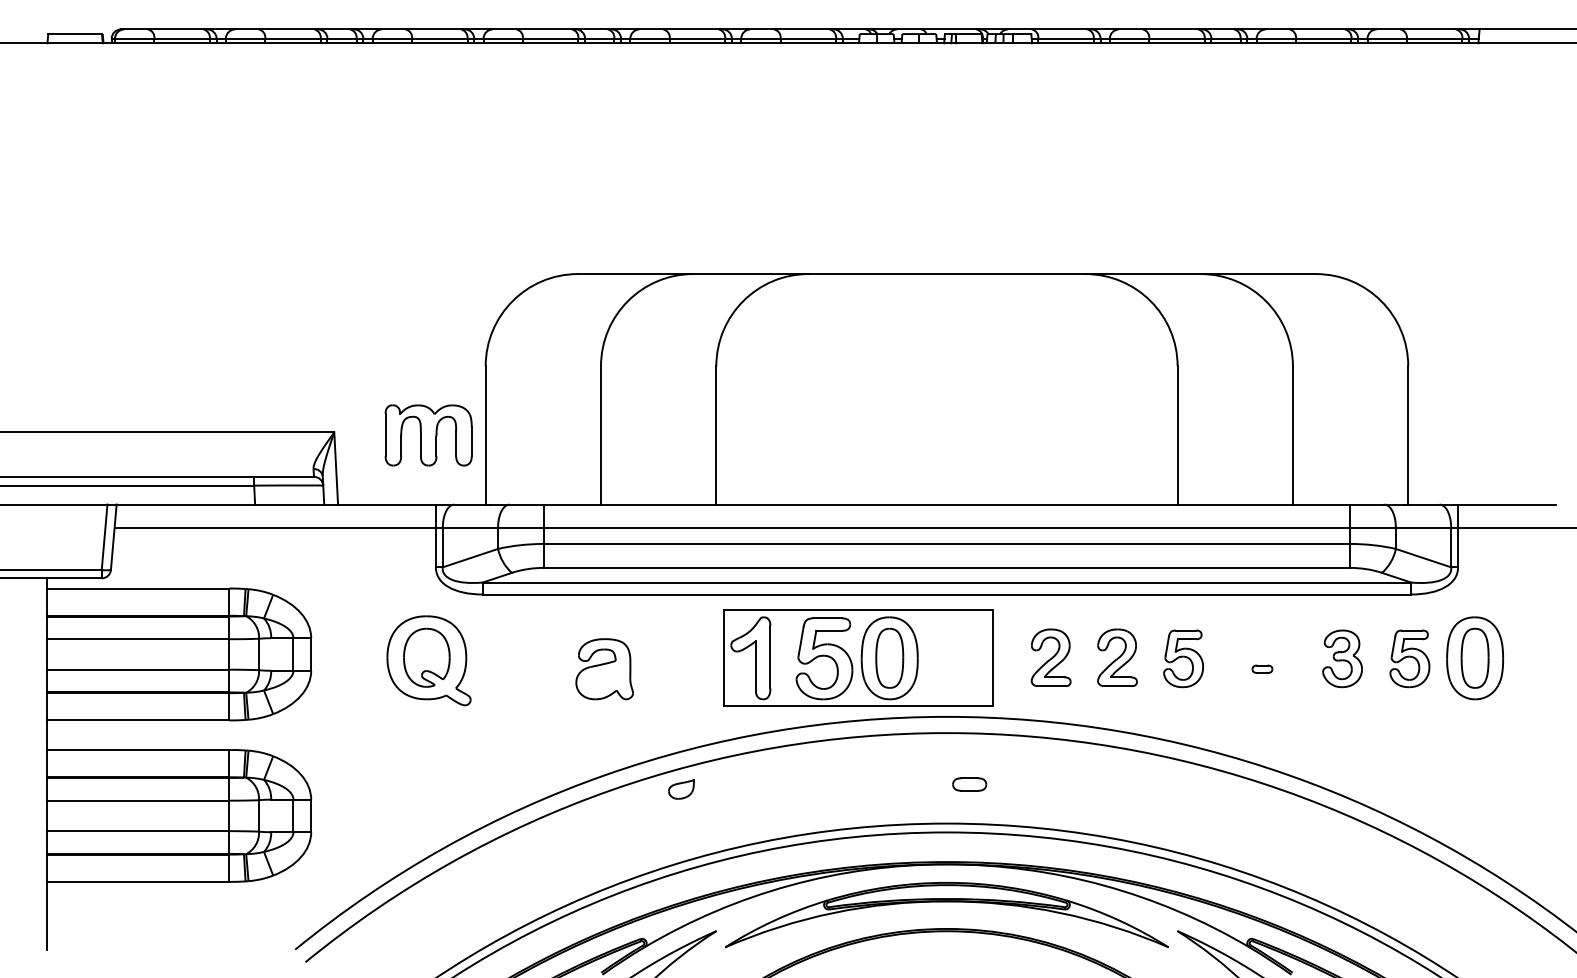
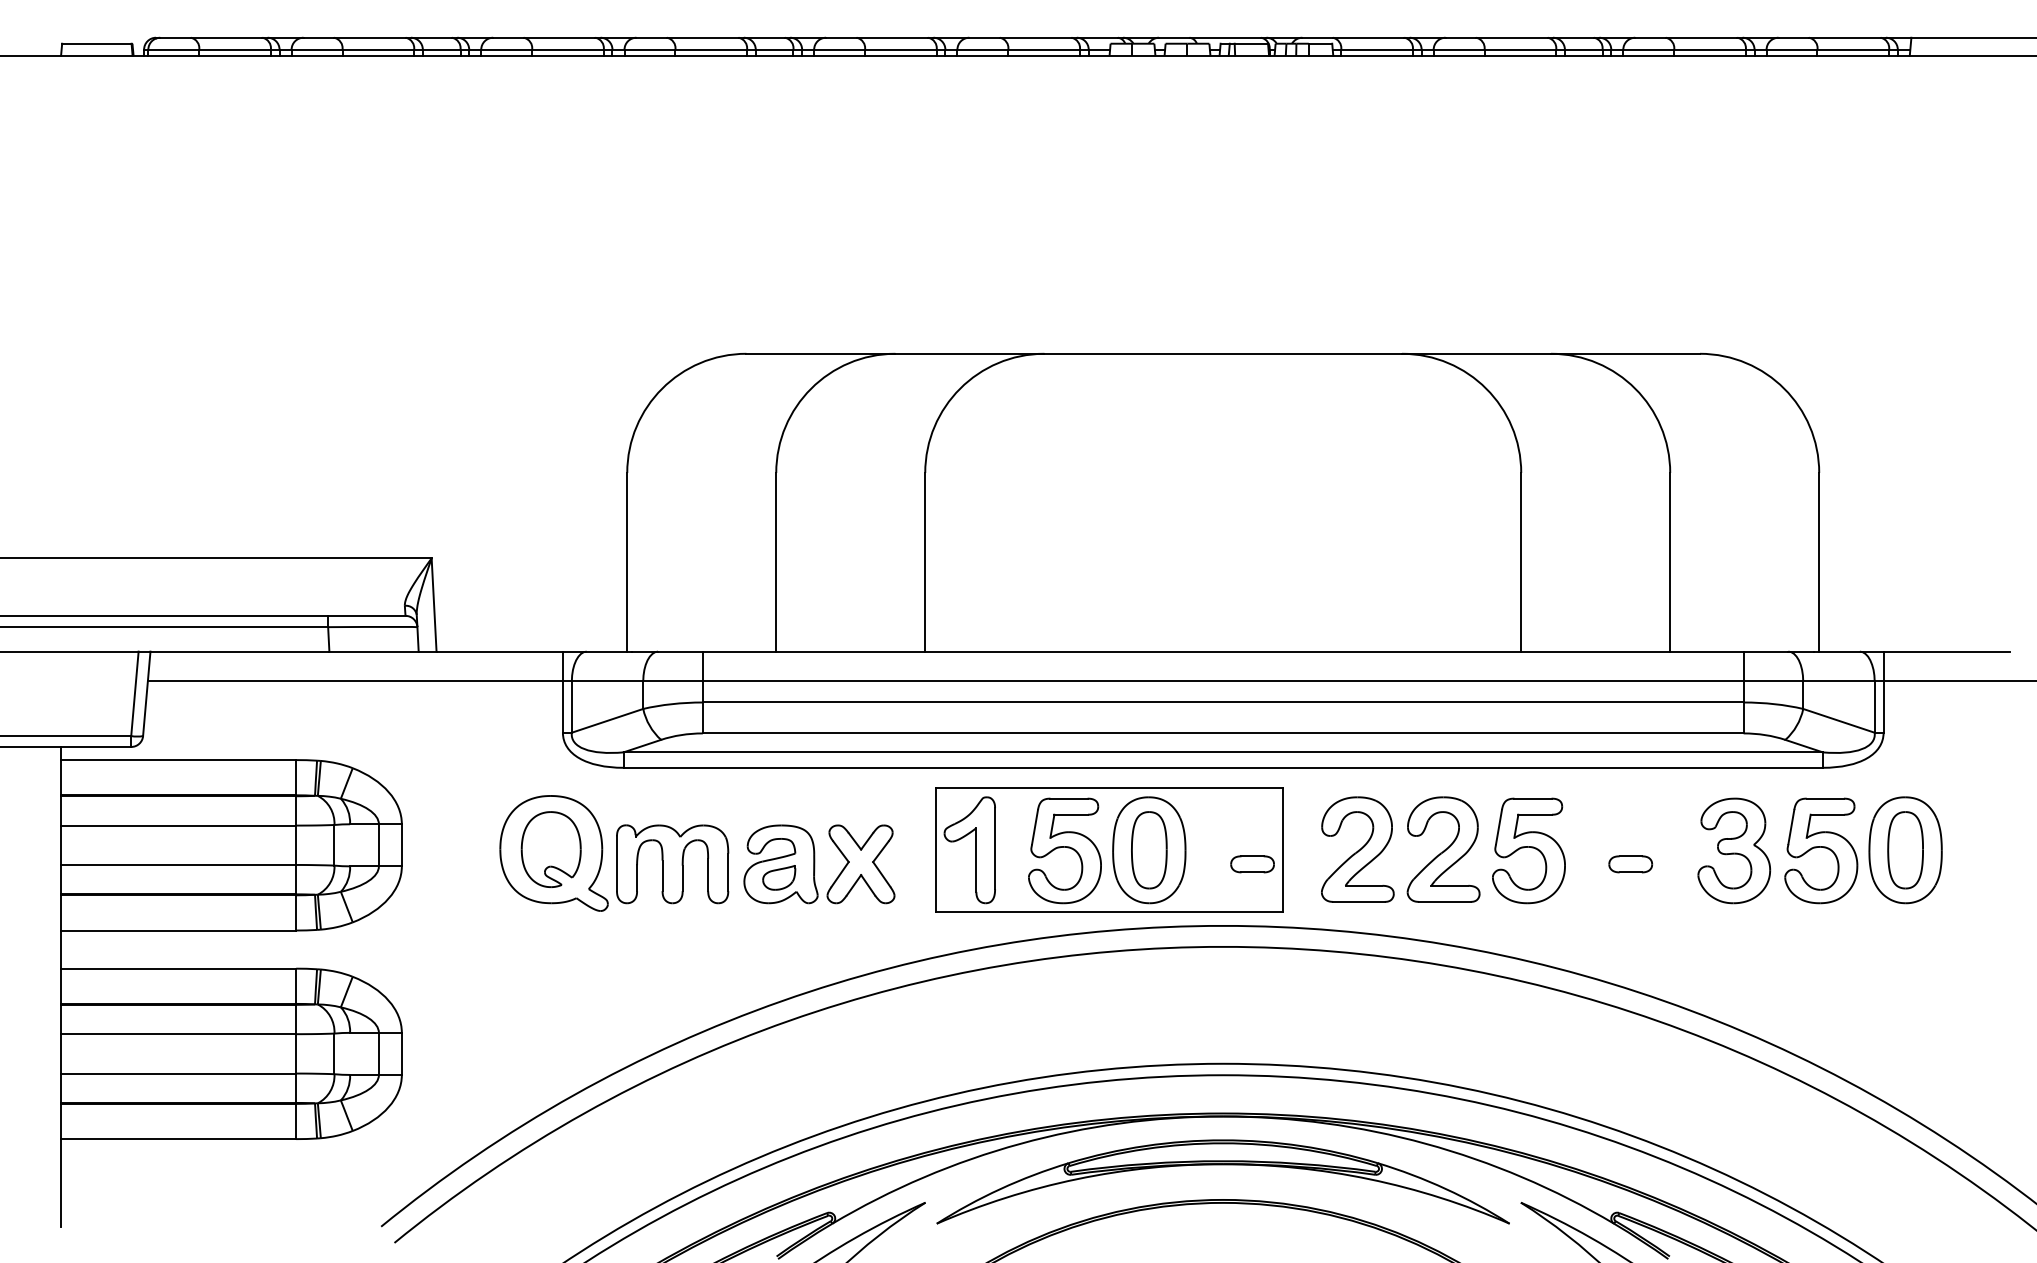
part: (428, 435) -> (672, 864), moved
part: (1050, 657) -> (1357, 849), size x1.43
part: (1117, 657) -> (1443, 849), size x1.43
part: (1183, 658) -> (1528, 850), size x1.43
part: (1342, 658) -> (1734, 850), size x1.43
part: (1410, 658) -> (1821, 850), size x1.43
part: (666, 669) -> (860, 864), added
part: (1262, 669) -> (1630, 864), size x1.67
part: (969, 784) -> (1252, 864), moved
part: (681, 789) -> (779, 877), moved

